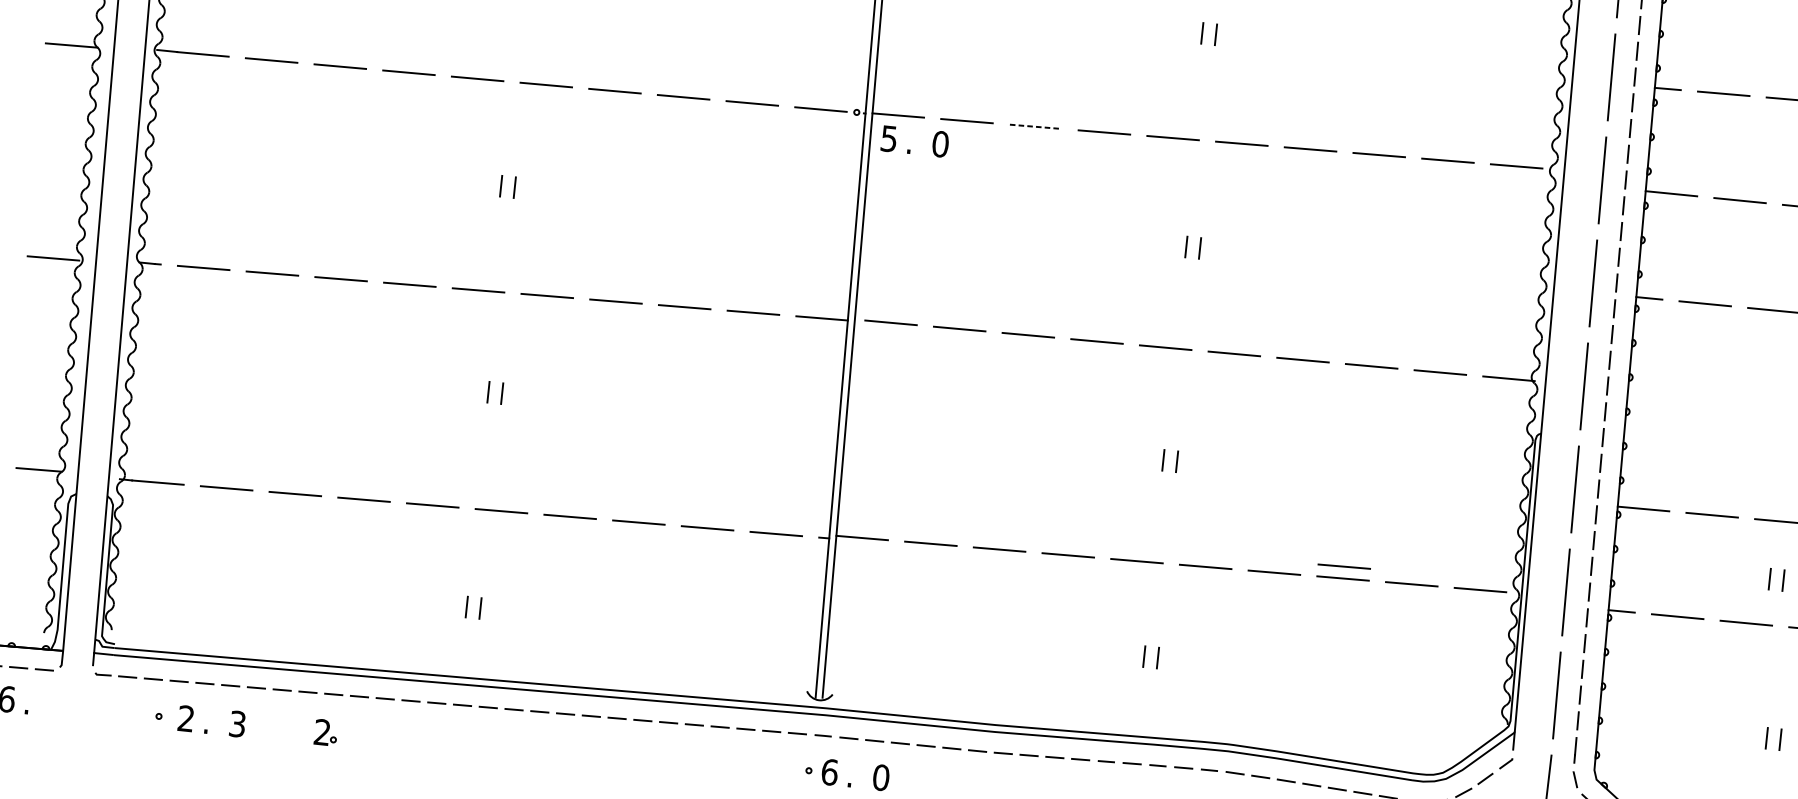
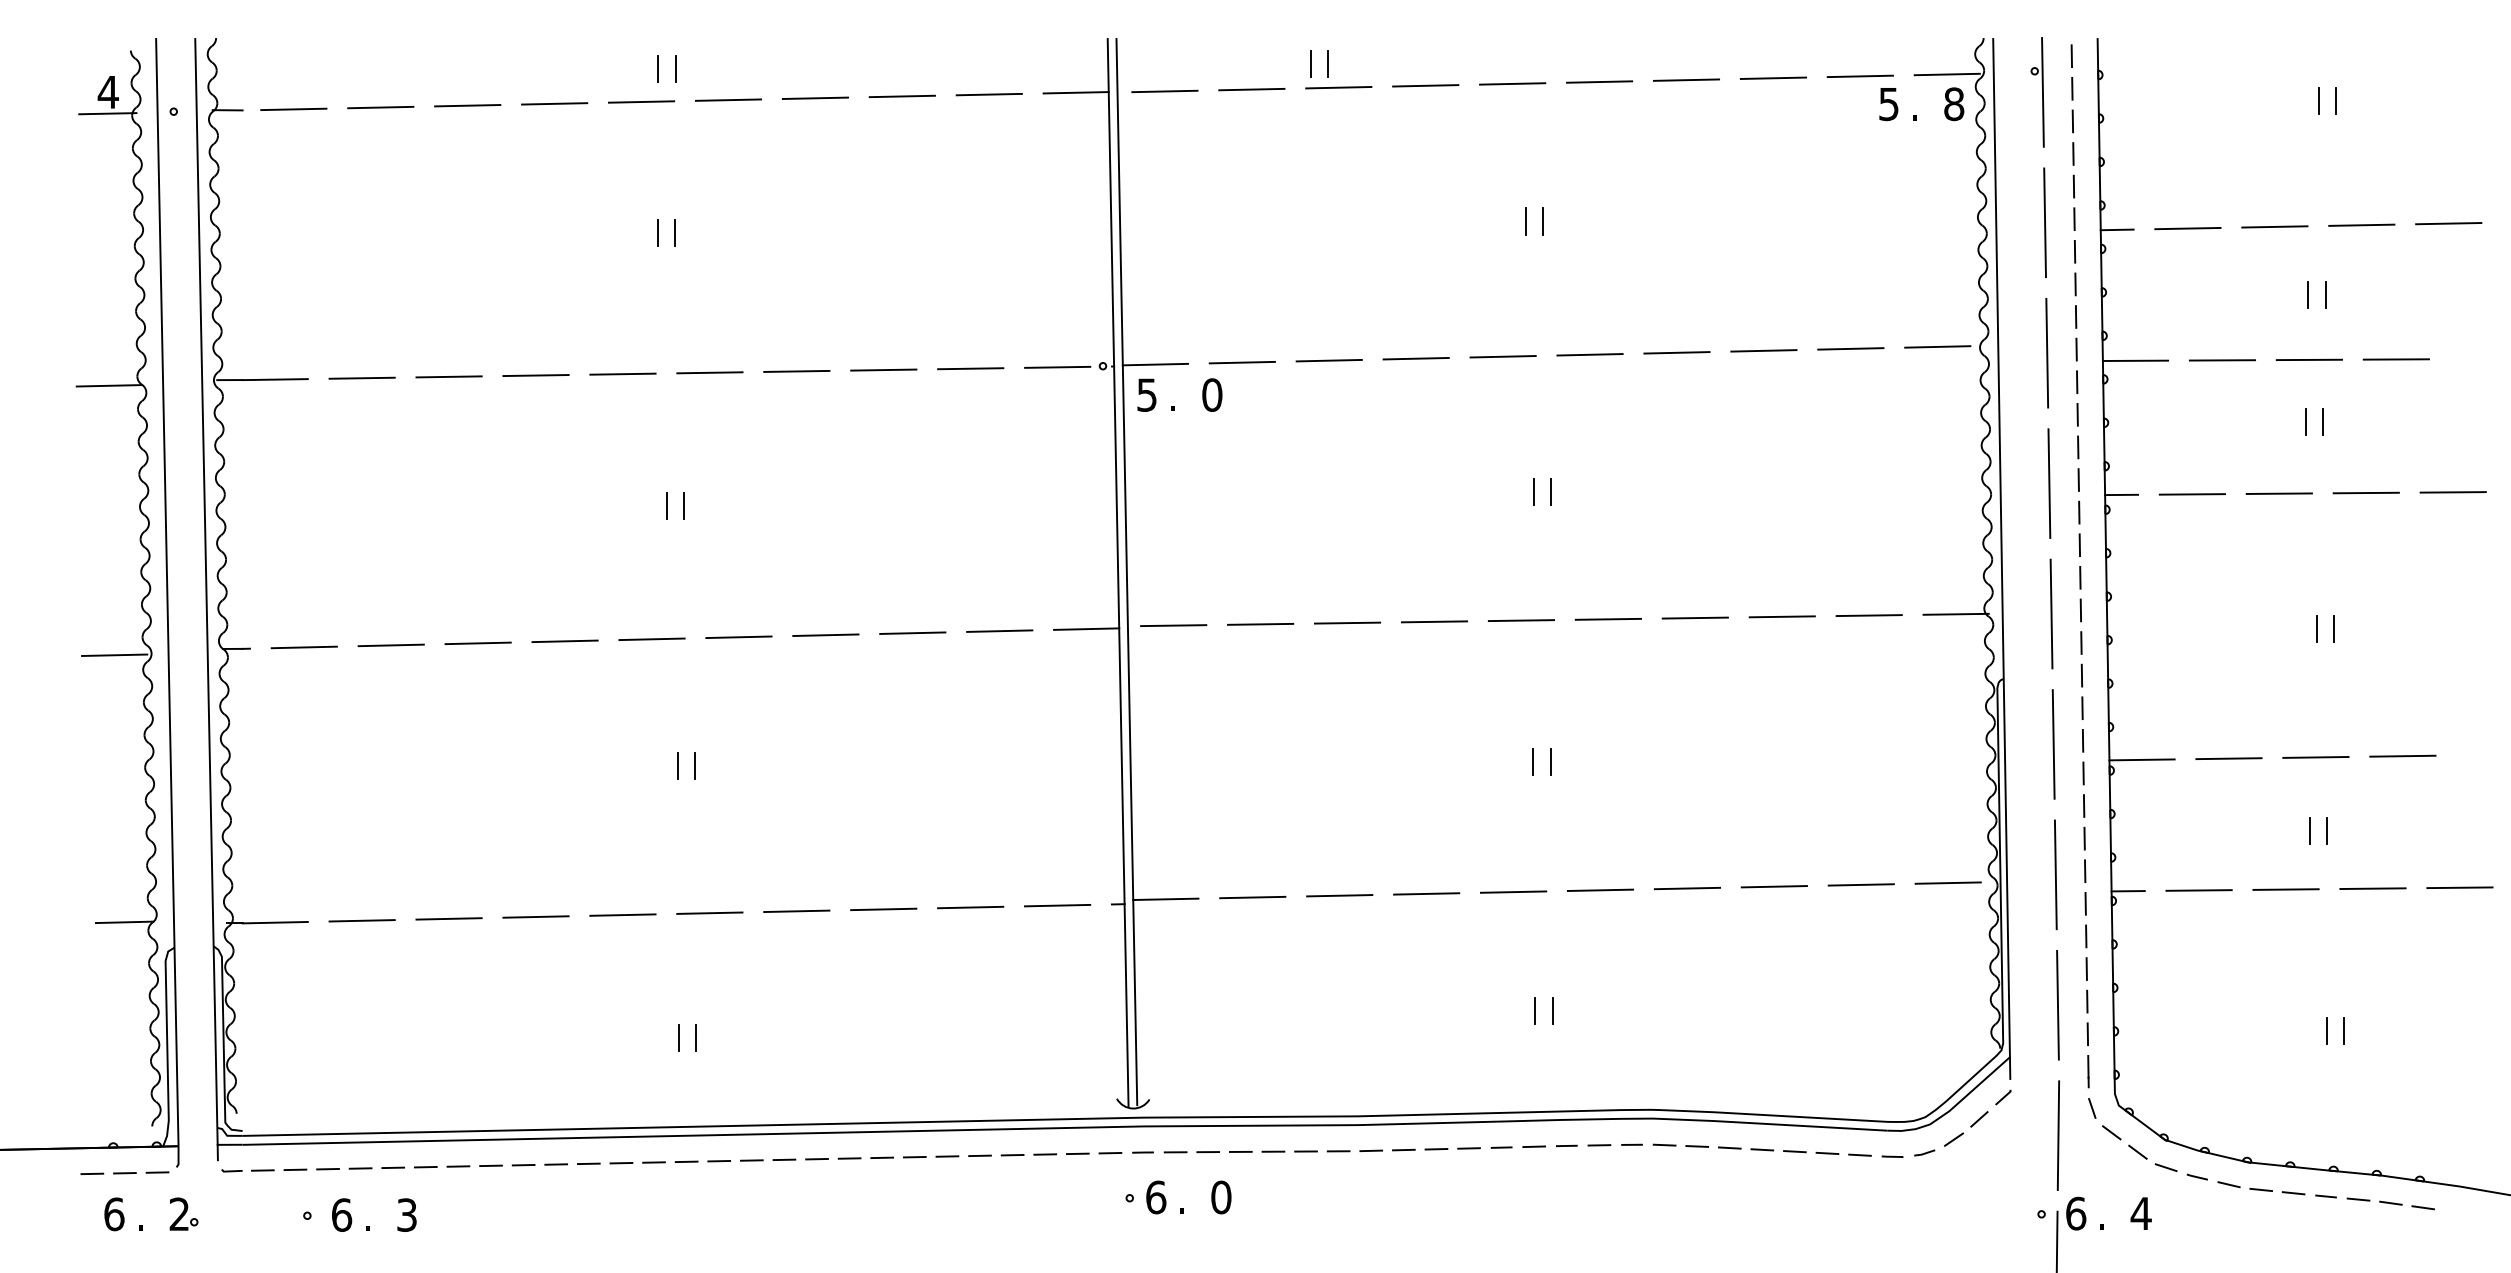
line: (1035, 126) -> (1329, 360), dashed -> solid
line: (1791, 419) -> (2316, 628), added
line: (1343, 566) -> (1773, 871), removed
text: (186, 718) -> (342, 1214), 2 -> 6
part: (325, 732) -> (183, 1213), moved

